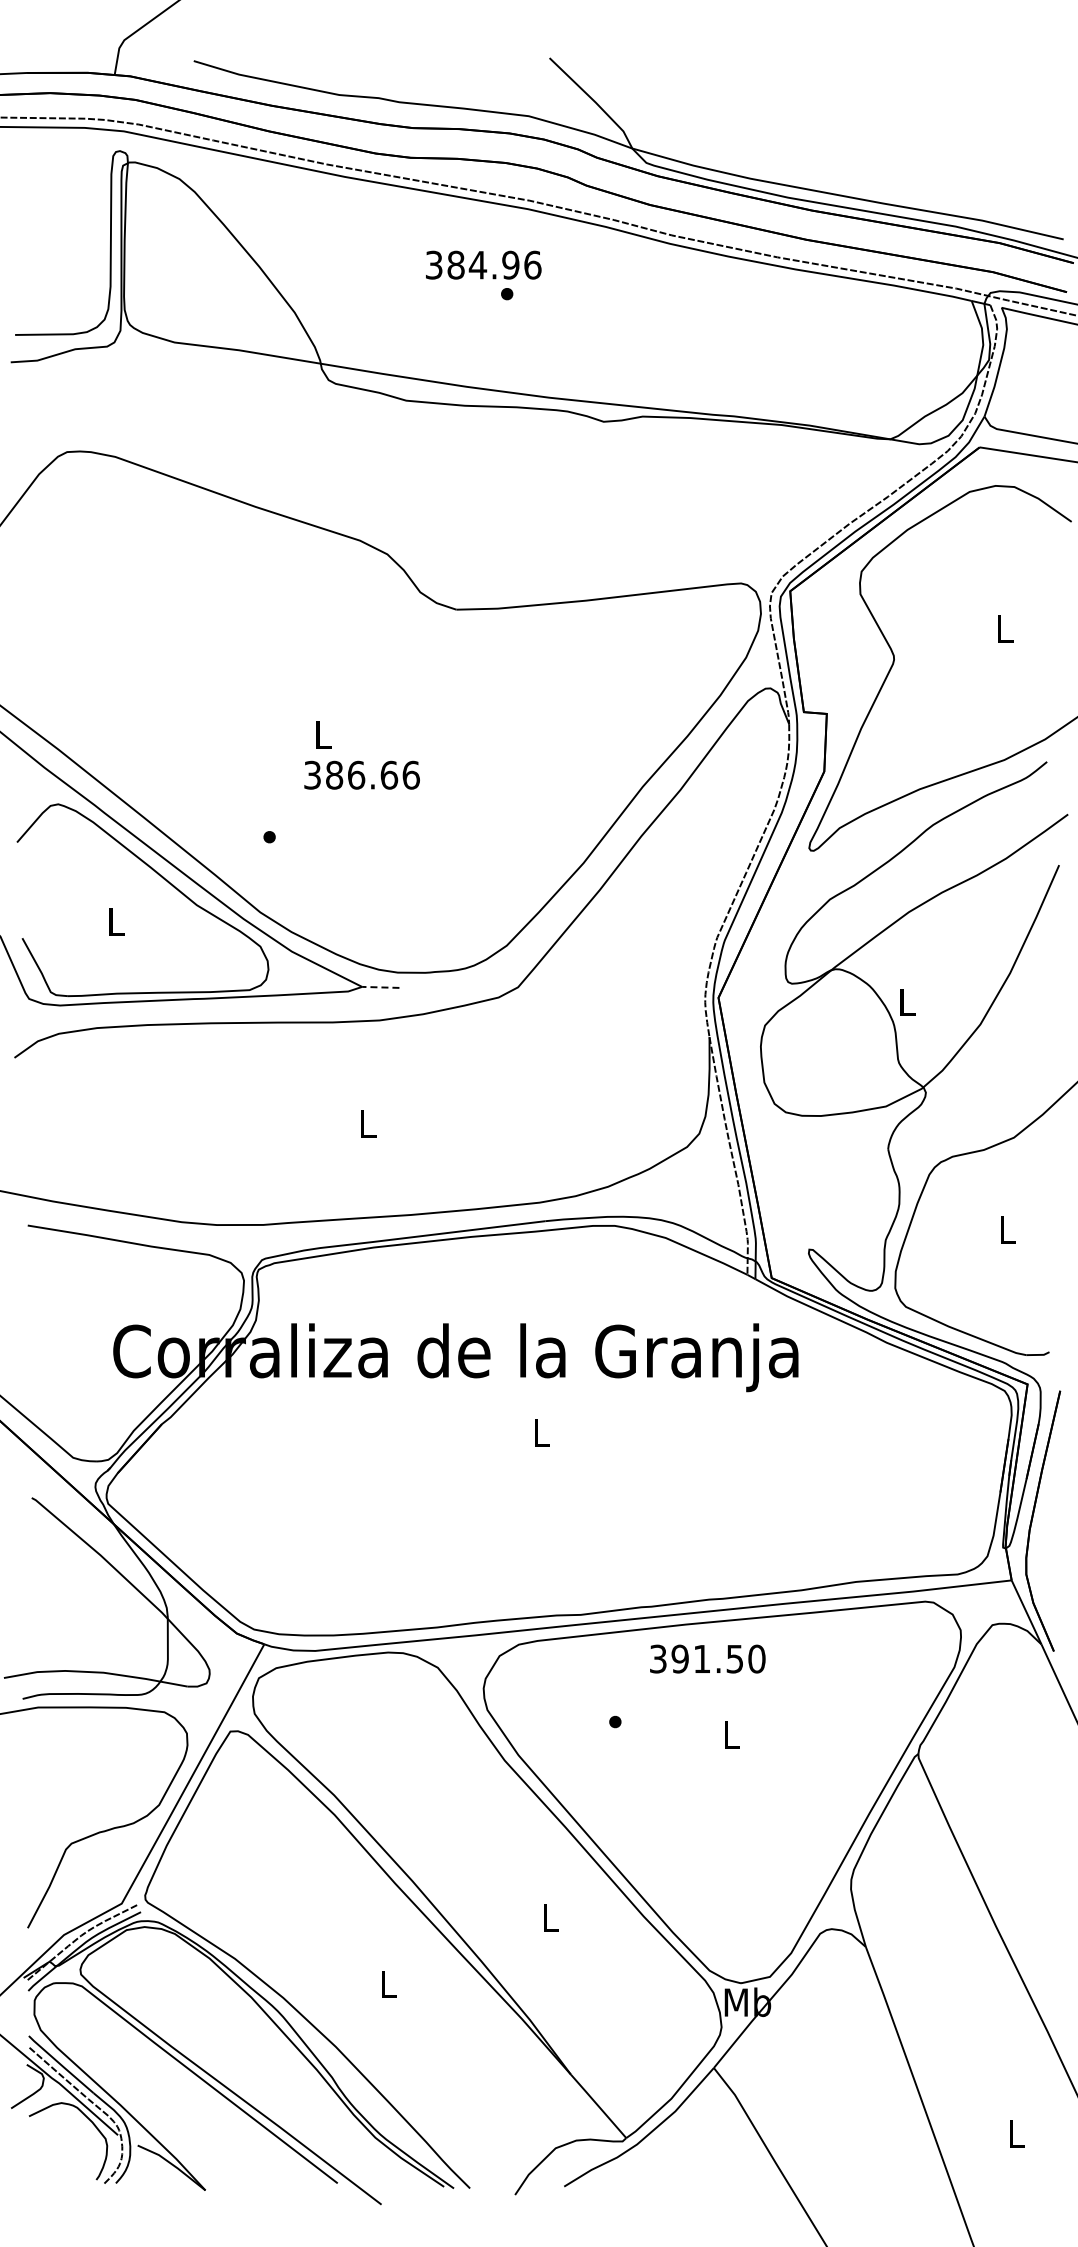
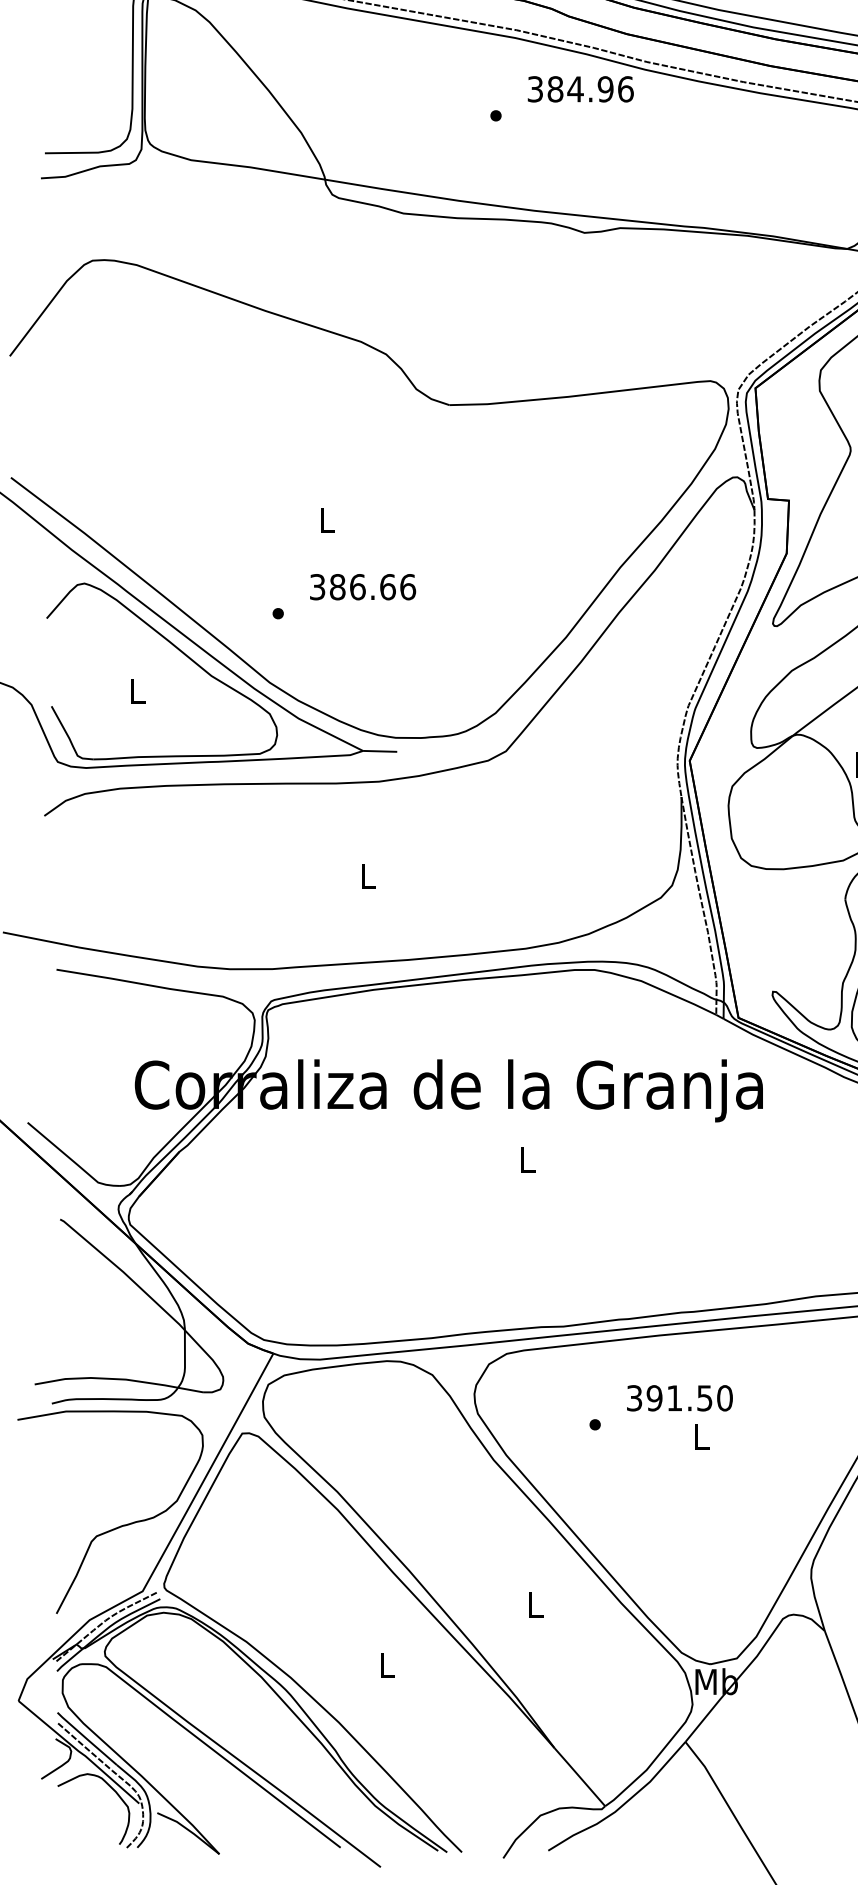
text: (483, 264) -> (580, 88), moved
text: (361, 774) -> (362, 586), moved
line: (380, 987) -> (379, 751), dashed -> solid
text: (707, 1658) -> (679, 1397), moved

